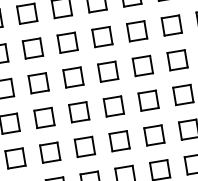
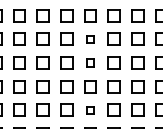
part: (102, 35) -> (90, 38), size x0.6
part: (107, 71) -> (90, 62), size x0.6
part: (119, 139) -> (90, 109), size x0.6

